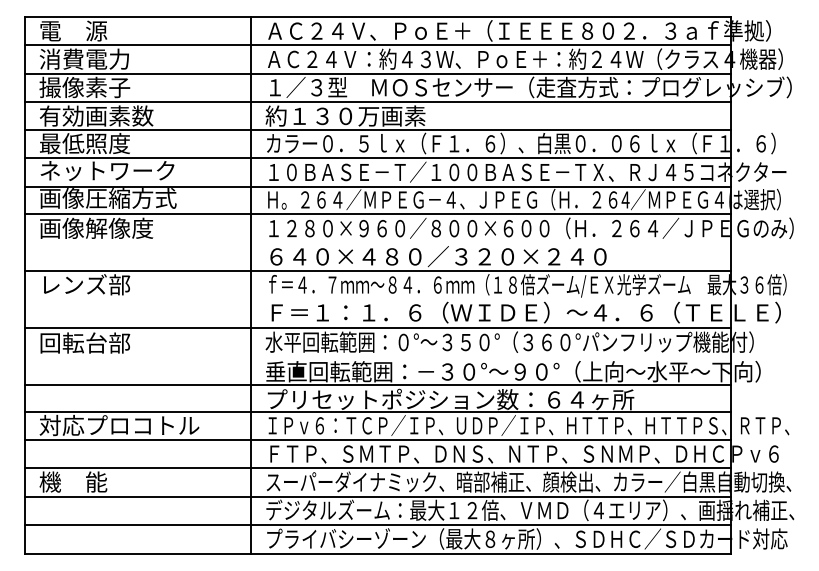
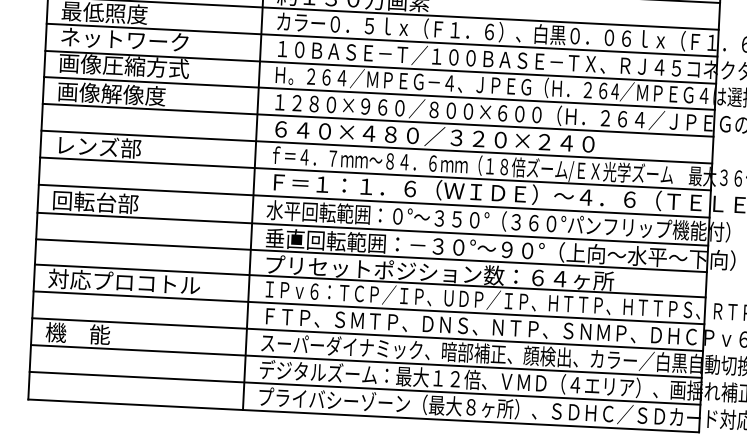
line: (377, 242) -> (377, 120), added
line: (377, 298) -> (375, 173), added
line: (377, 357) -> (372, 229), added

